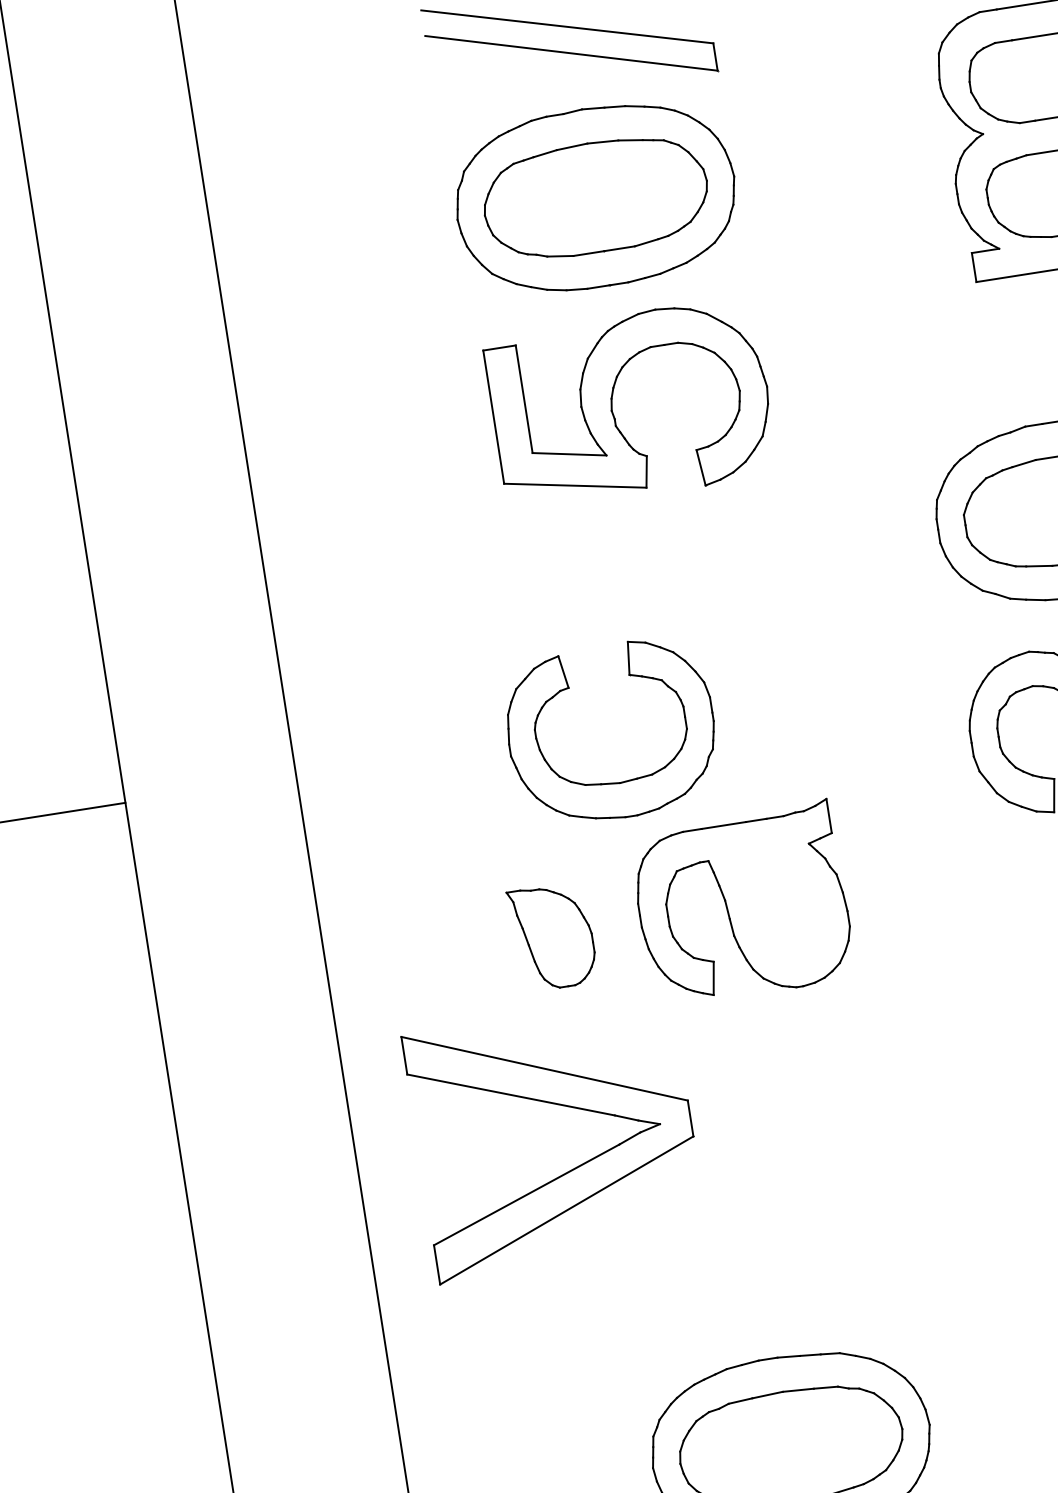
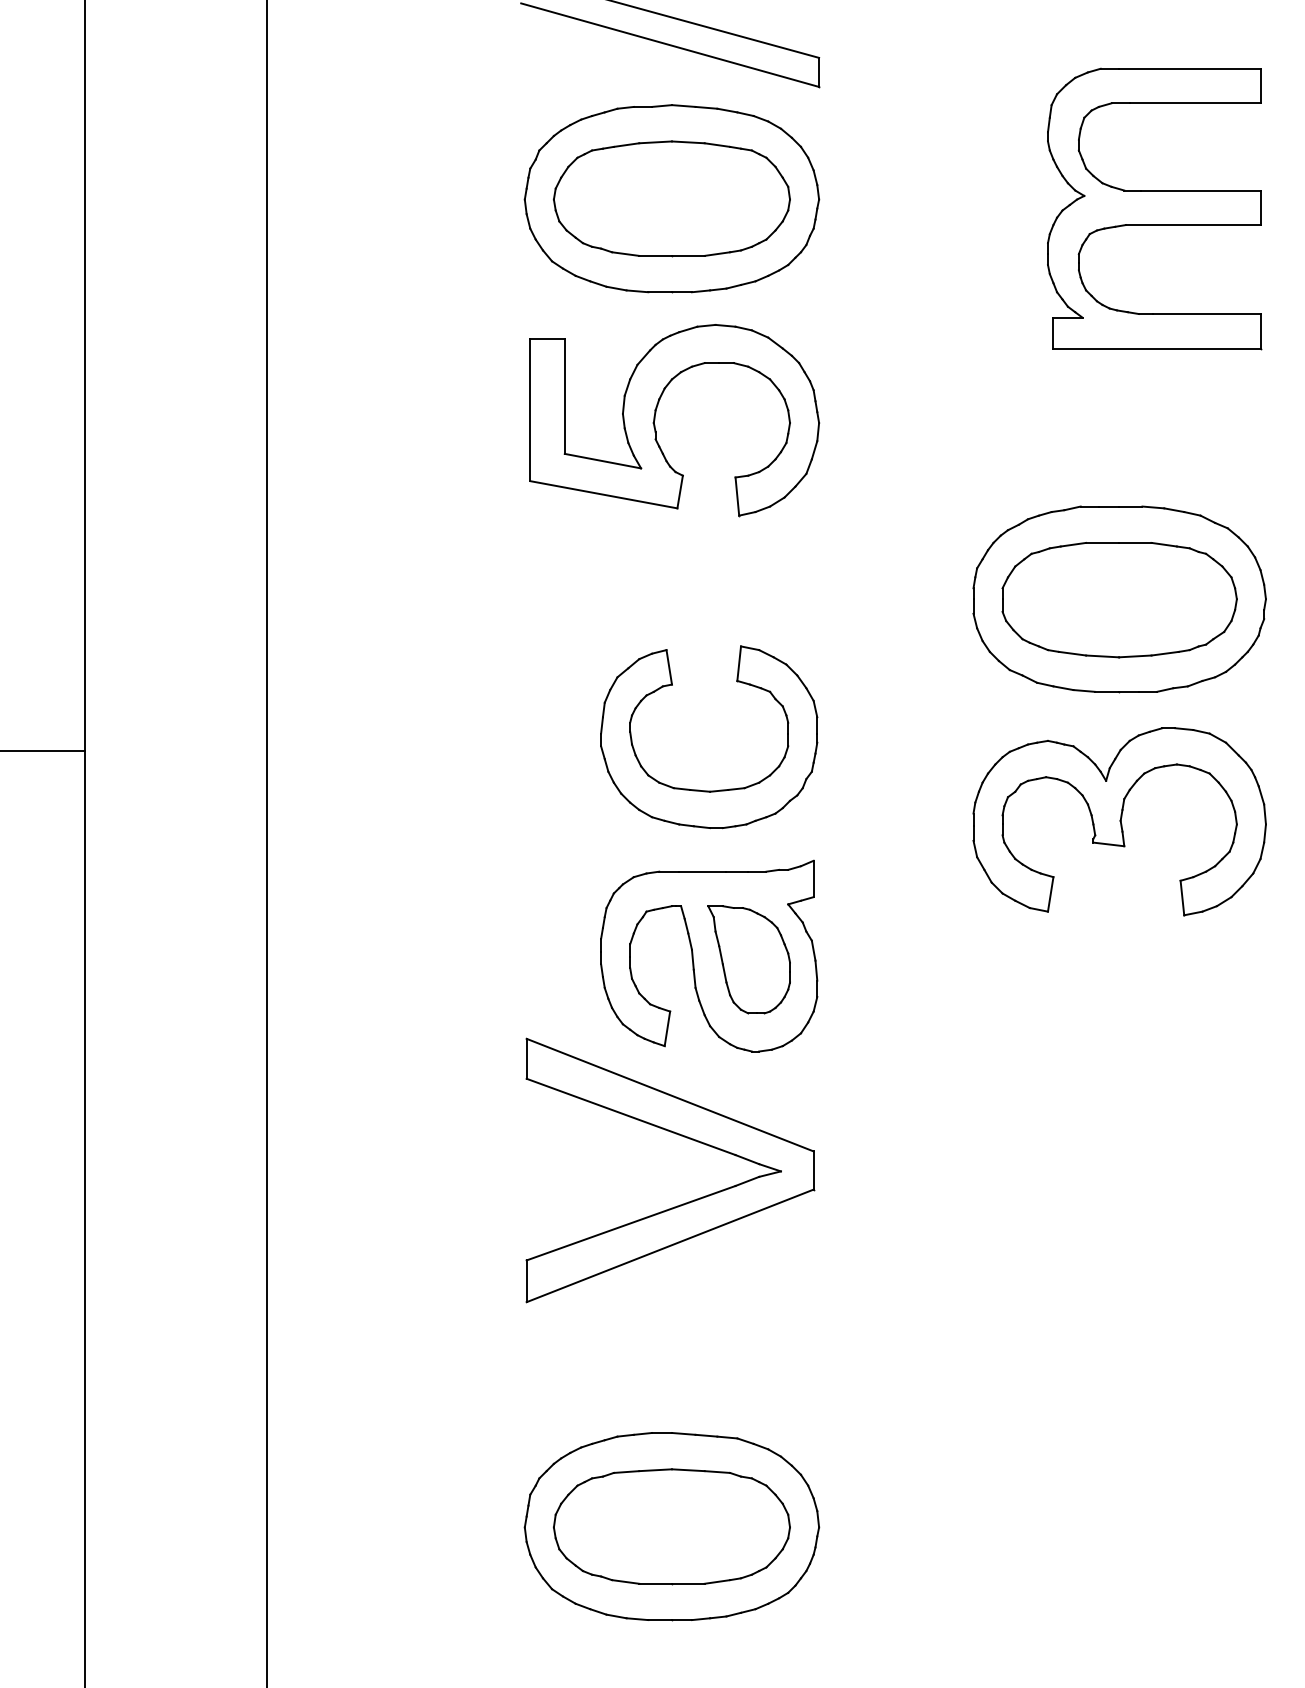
part: (609, 782) -> (699, 789), moved
part: (552, 936) -> (748, 959), moved
part: (572, 1168) -> (682, 1203), moved

